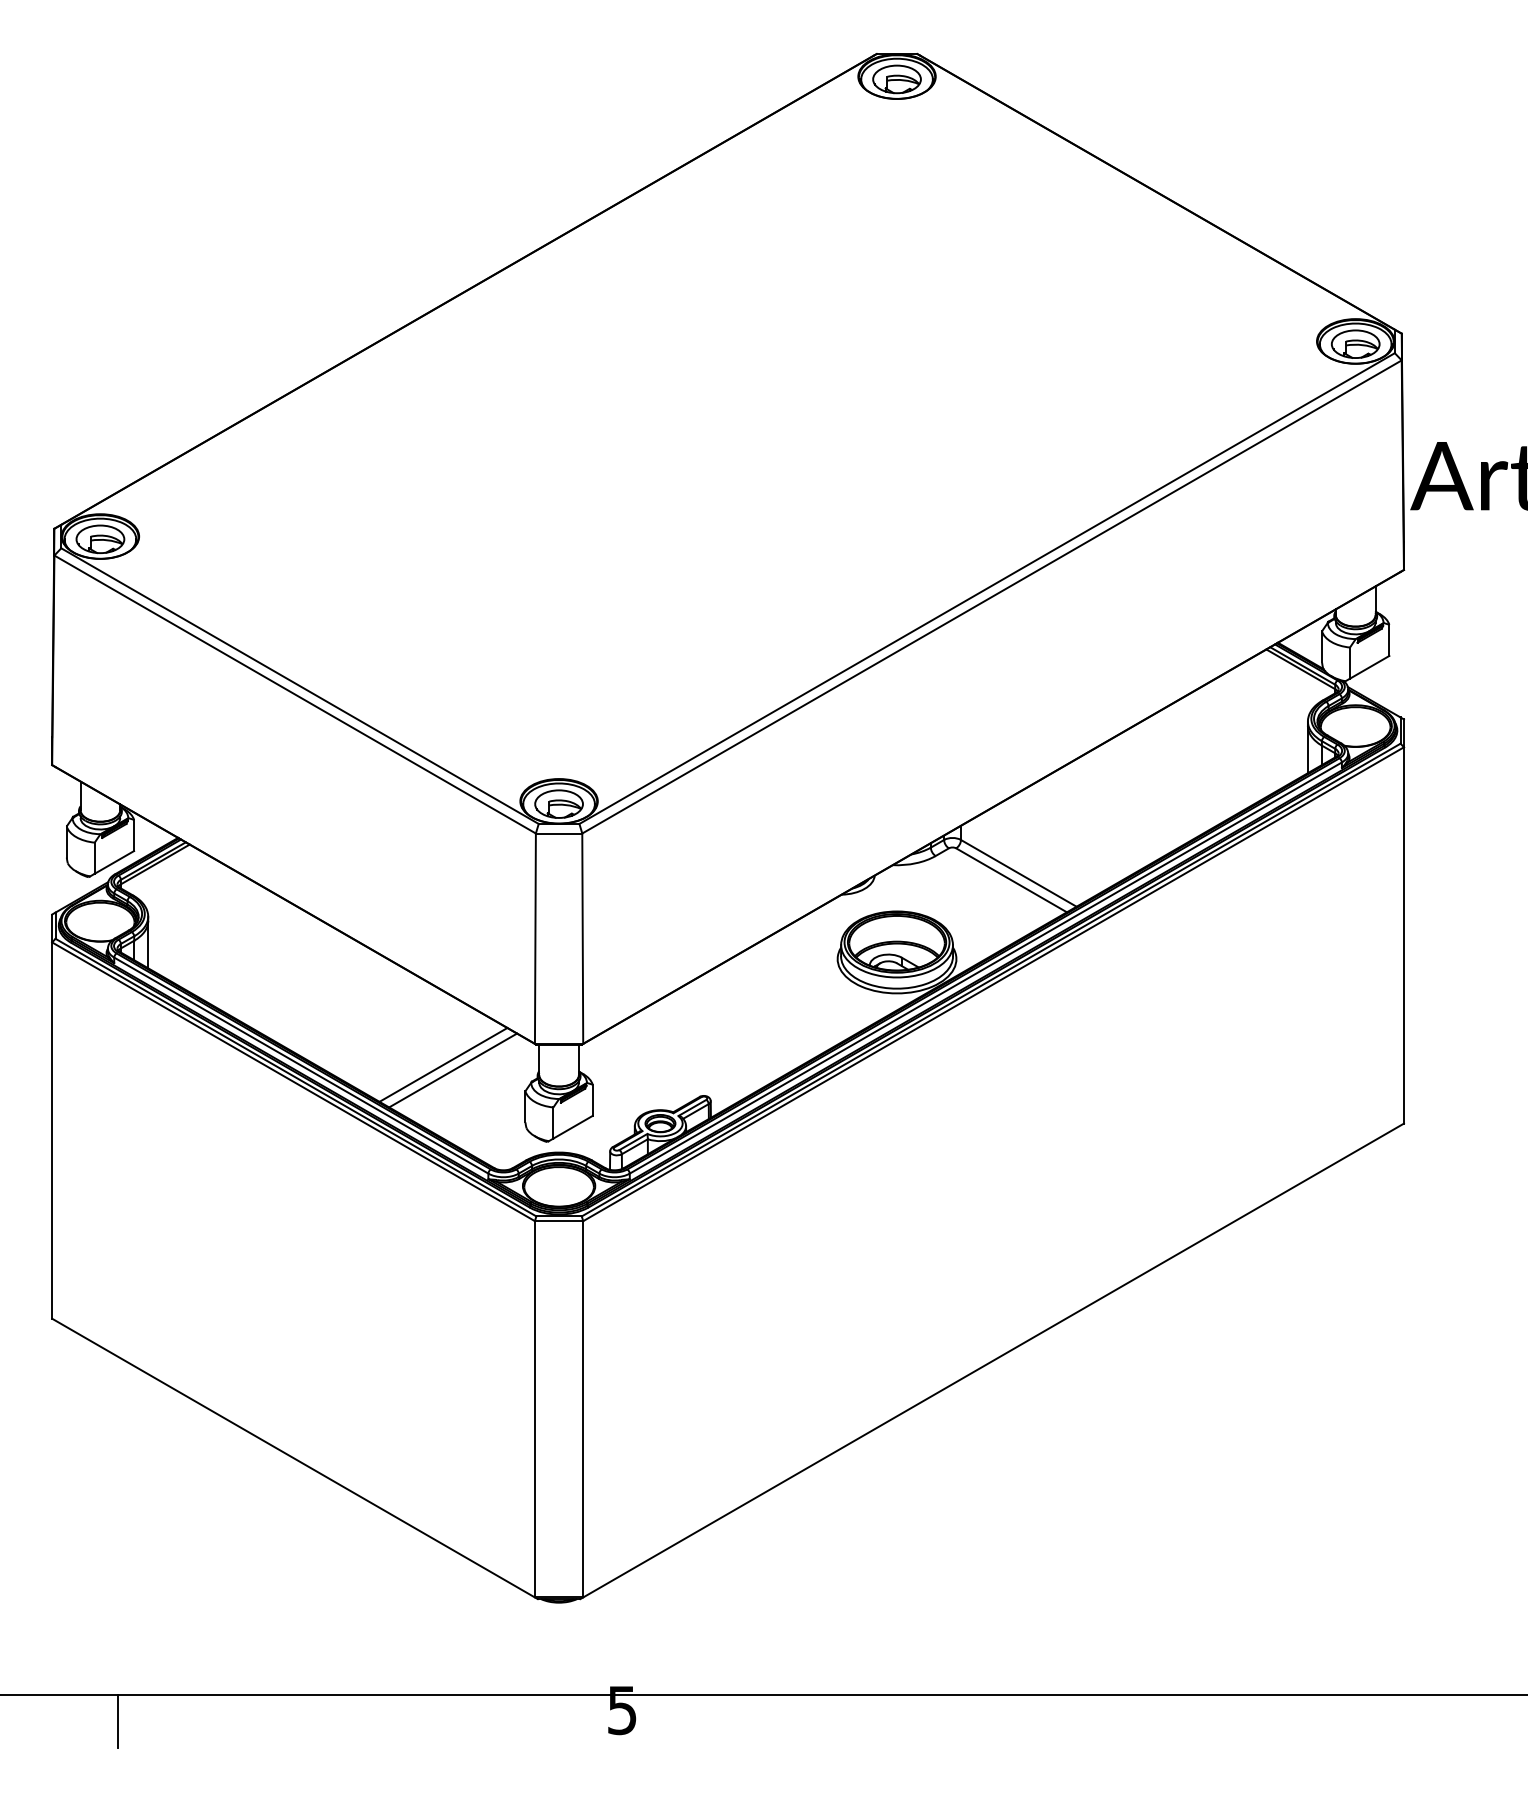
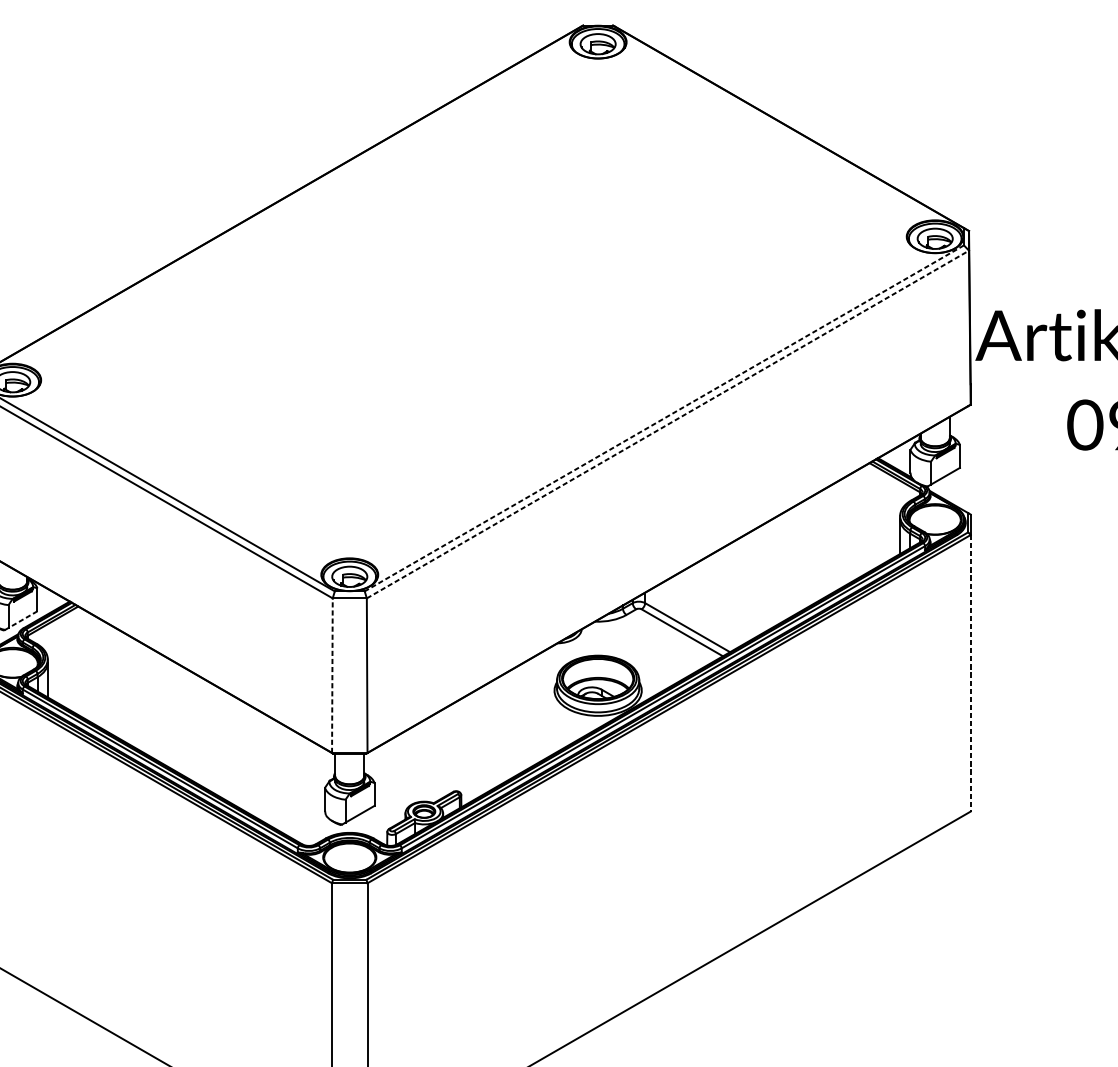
line: (987, 588) -> (664, 418), solid -> dashed
line: (992, 596) -> (668, 424), solid -> dashed
line: (114, 862) -> (23, 619), solid -> dashed
line: (1403, 935) -> (970, 673), solid -> dashed
line: (535, 938) -> (332, 675), solid -> dashed
line: (443, 1064) -> (264, 768), removed
line: (453, 1070) -> (272, 772), removed

